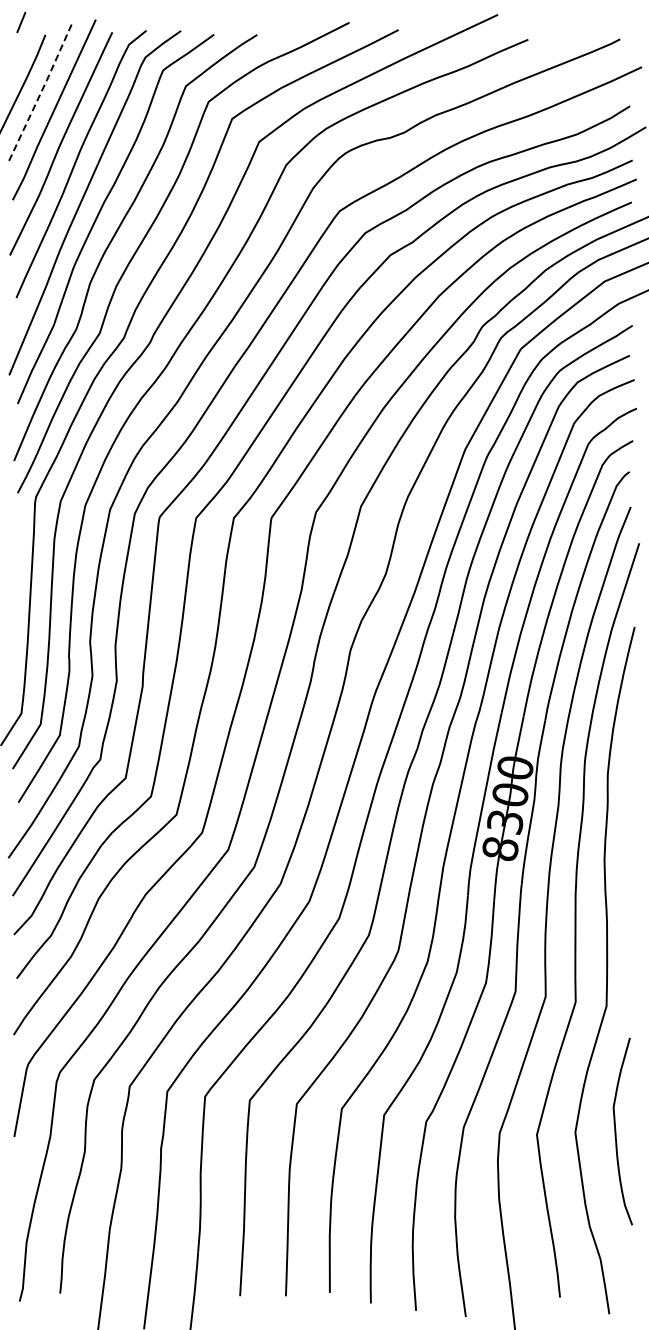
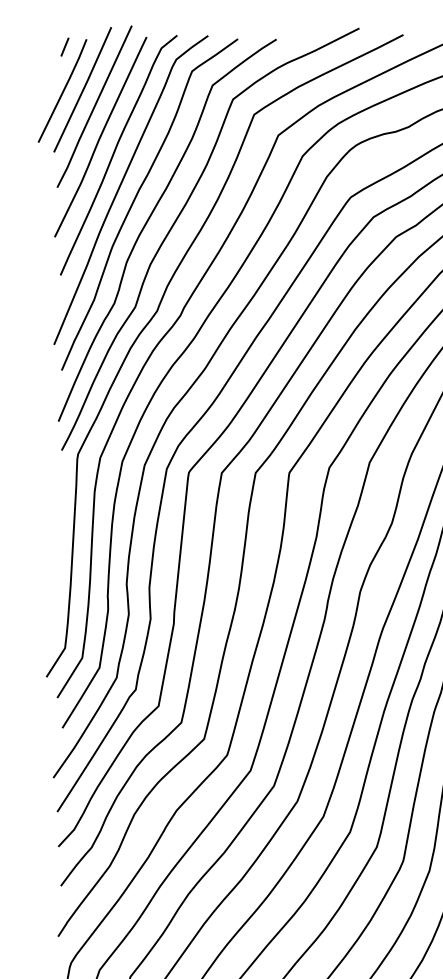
line: (21, 22) -> (65, 47), moved
line: (41, 90) -> (83, 89), dashed -> solid

